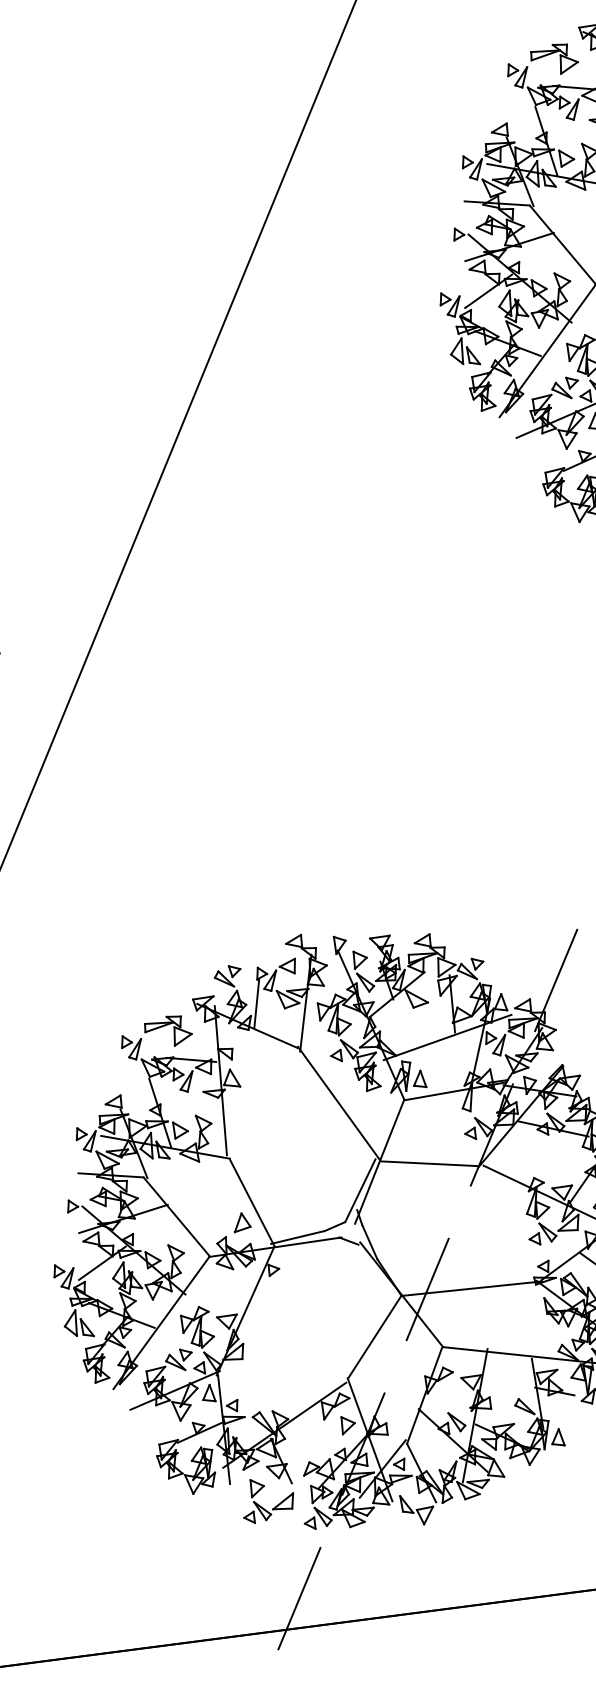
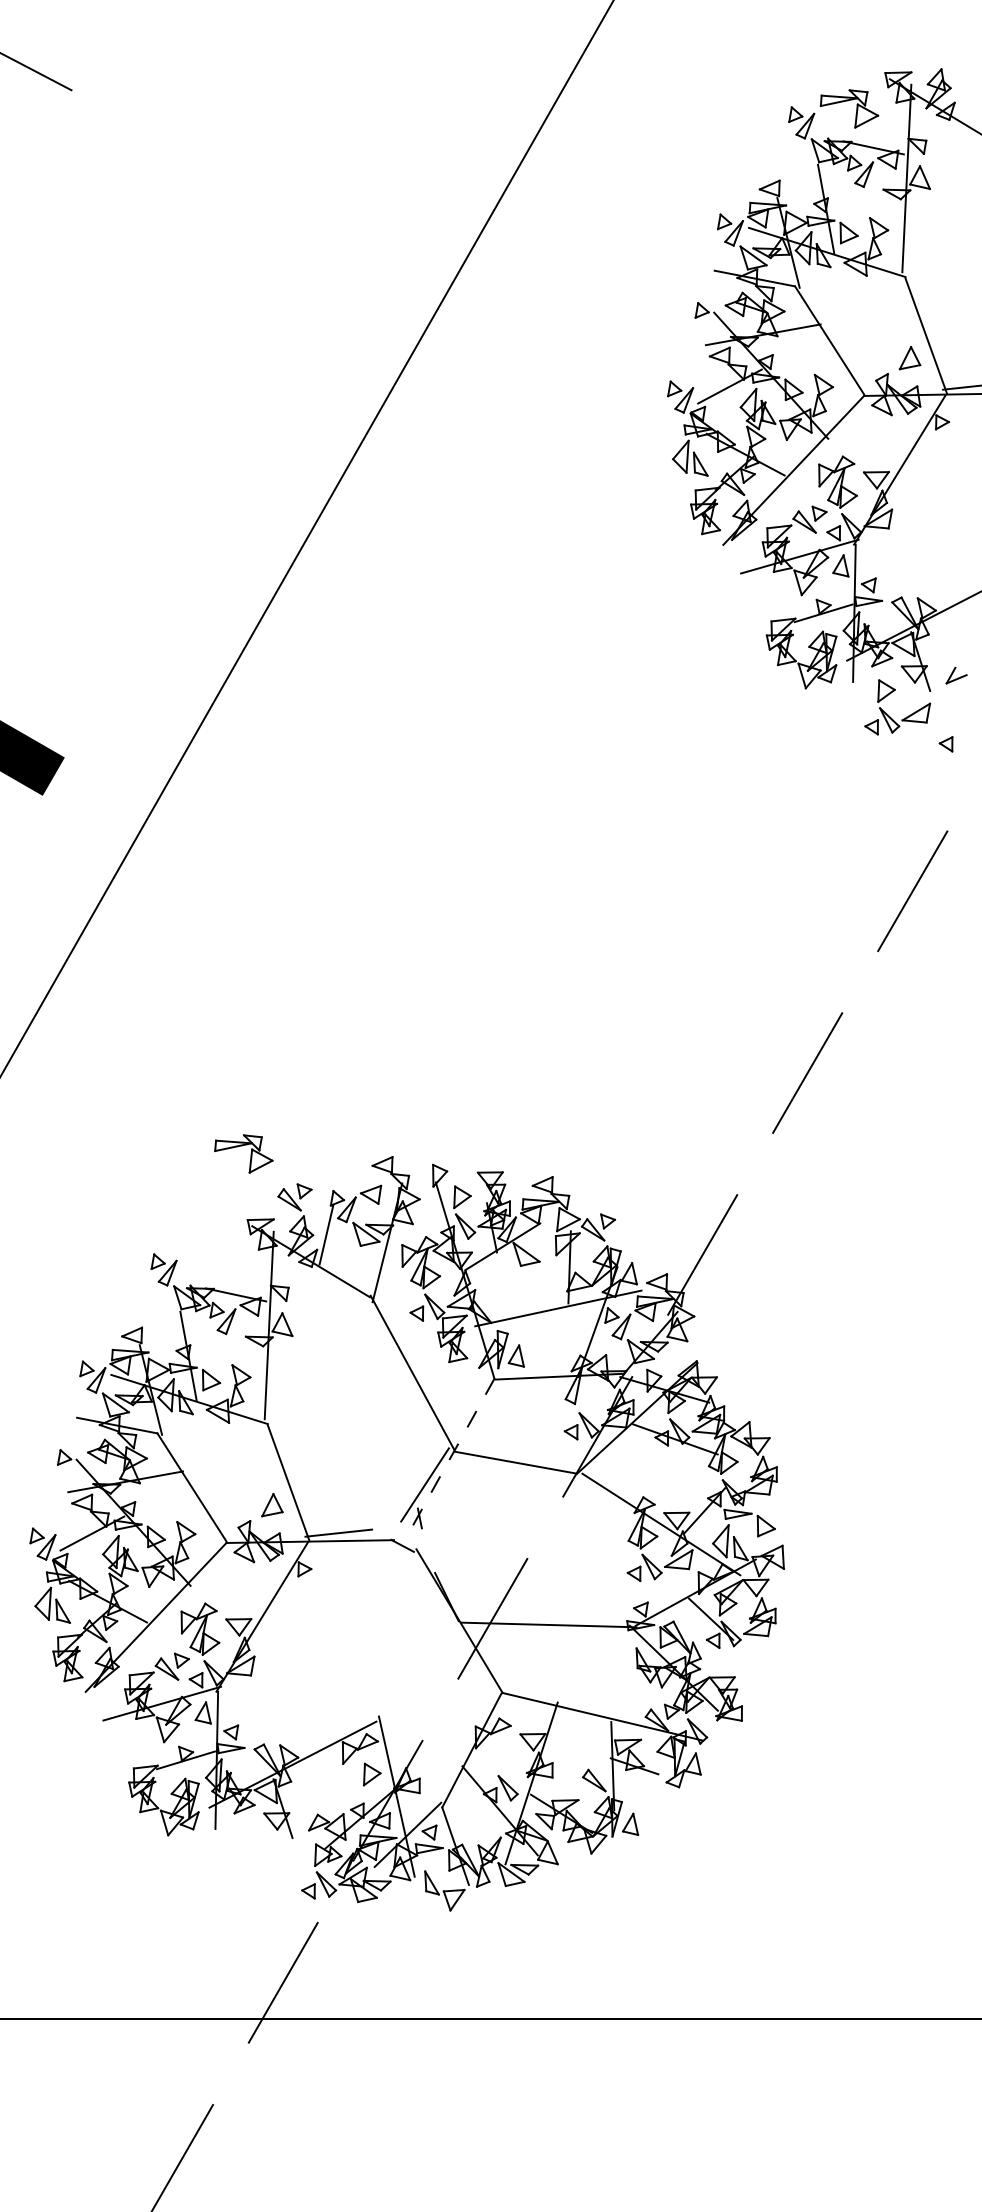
part: (173, 1030) -> (250, 1153), moved
line: (379, 1162) -> (453, 1452), solid -> dashed
line: (334, 1226) -> (387, 1525), removed
line: (369, 1242) -> (428, 1550), removed
line: (374, 1336) -> (419, 1668), removed
part: (261, 1506) -> (251, 1862), removed

